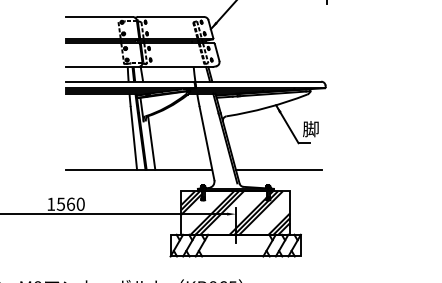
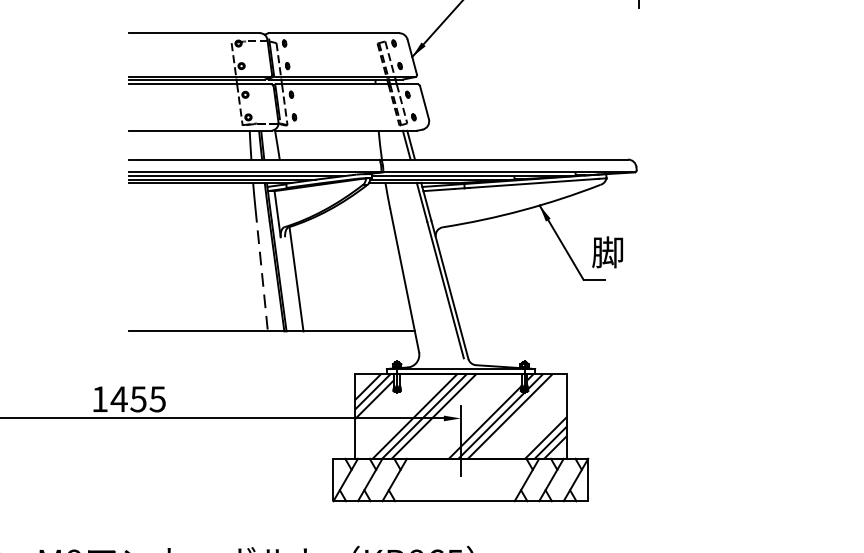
line: (133, 138) -> (260, 270), solid -> dashed
line: (278, 169) -> (544, 331), removed
text: (70, 203) -> (137, 397), 1560 -> 1455

